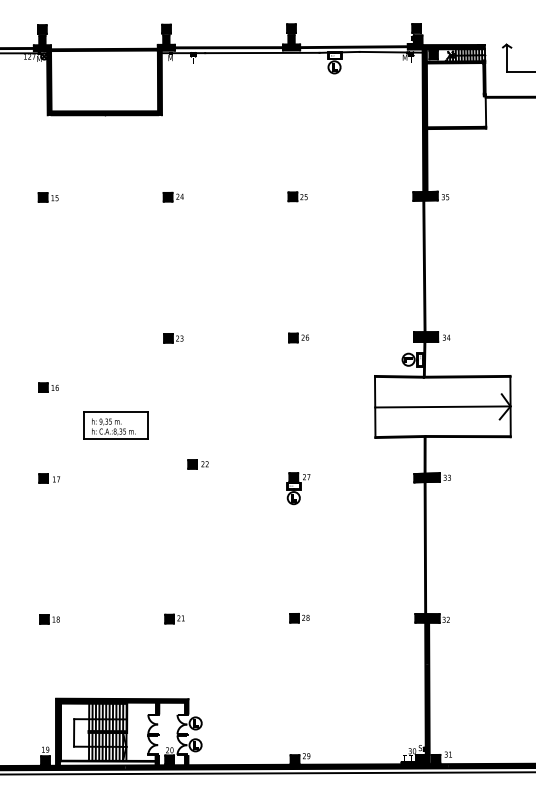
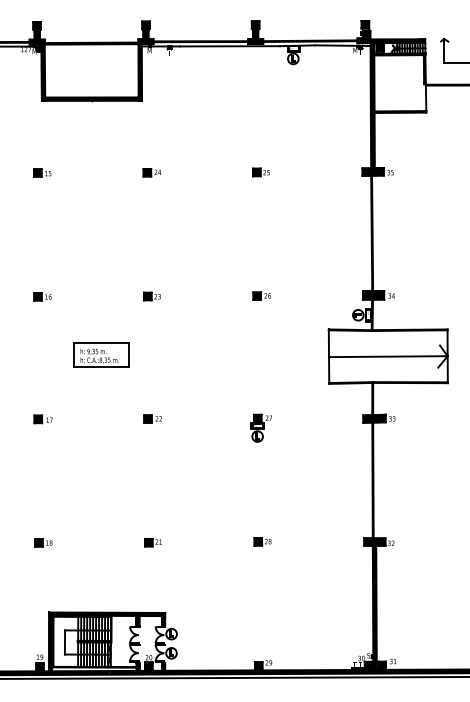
part: (48, 387) -> (42, 296), moved
part: (115, 425) -> (101, 354), moved
part: (197, 463) -> (152, 418), moved

